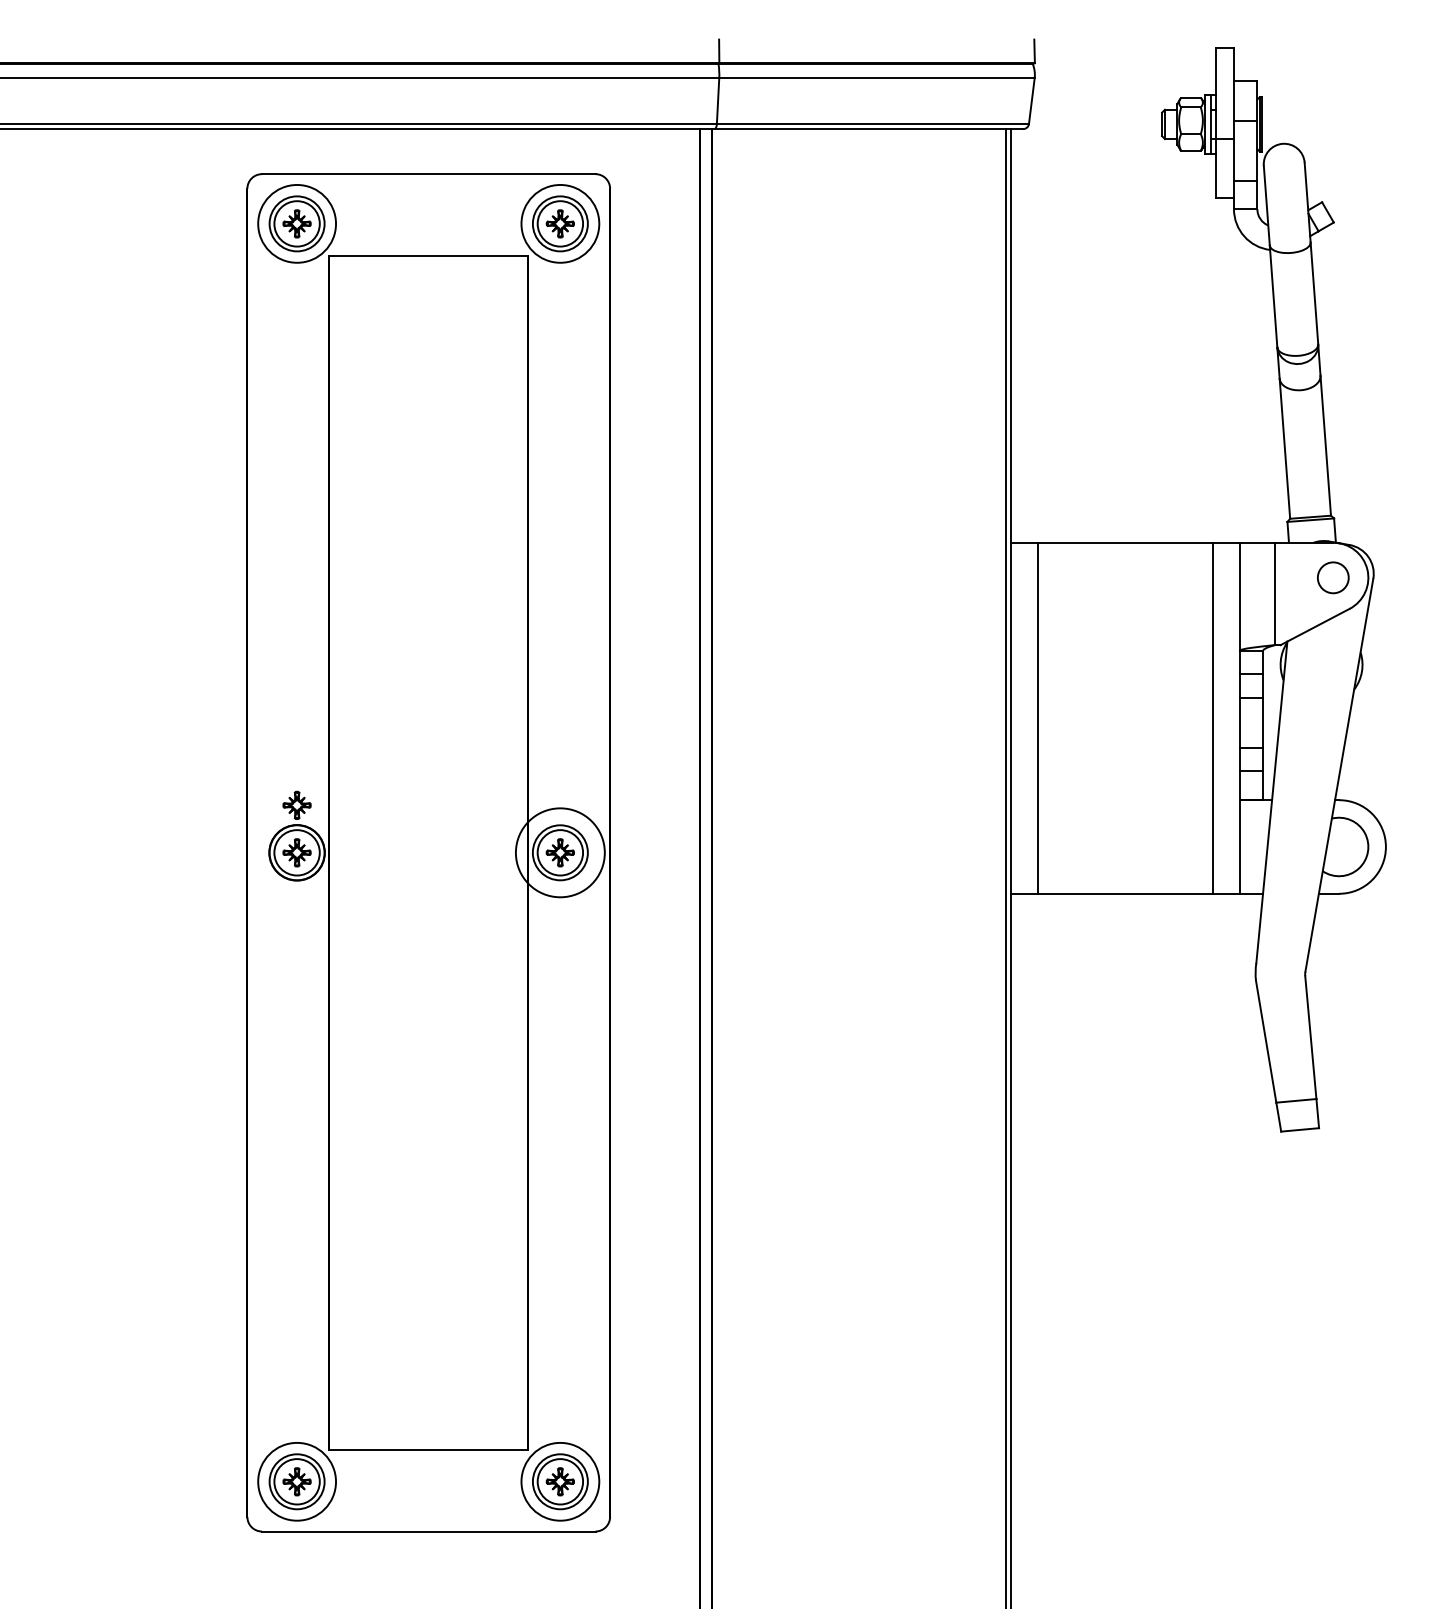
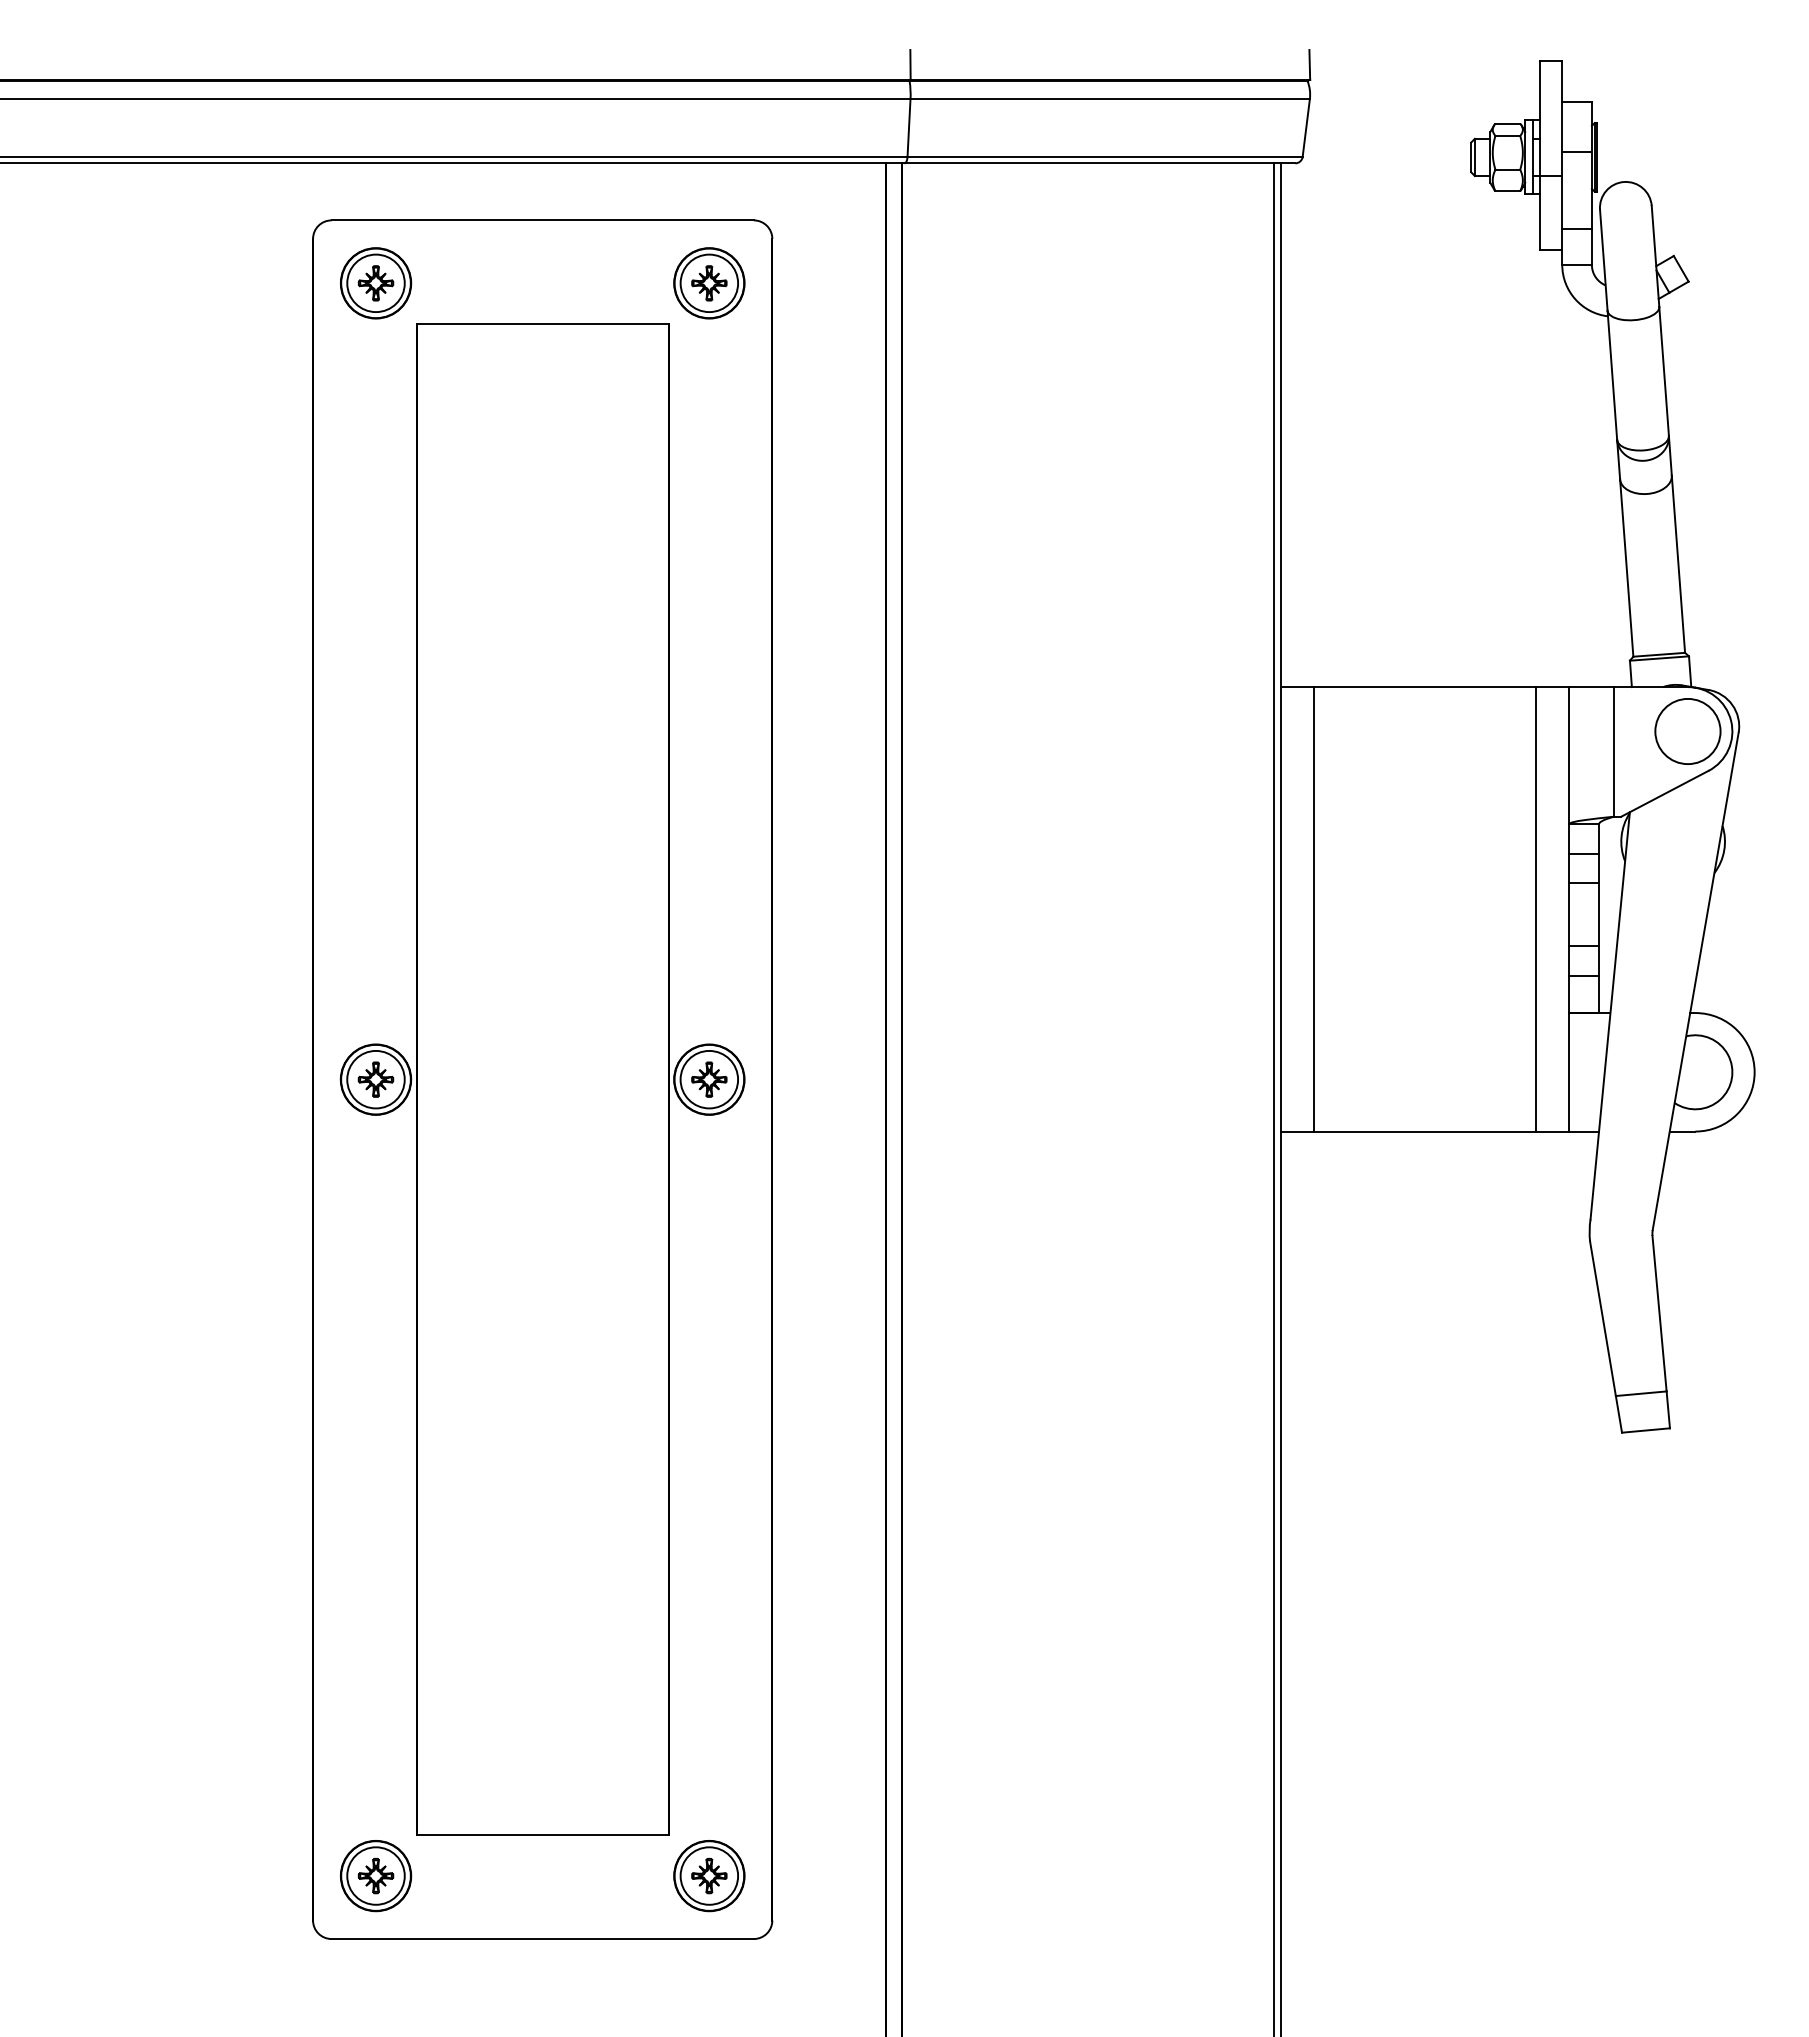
circle: (296, 223) -> (375, 283), size x0.71
circle: (560, 223) -> (709, 283), size x0.71
circle: (1332, 577) -> (1687, 731), size x1.67
part: (296, 805) -> (375, 1019), removed
circle: (560, 852) -> (709, 1079), size x0.62
circle: (296, 1481) -> (375, 1875), size x0.71
circle: (560, 1481) -> (709, 1875), size x0.71

